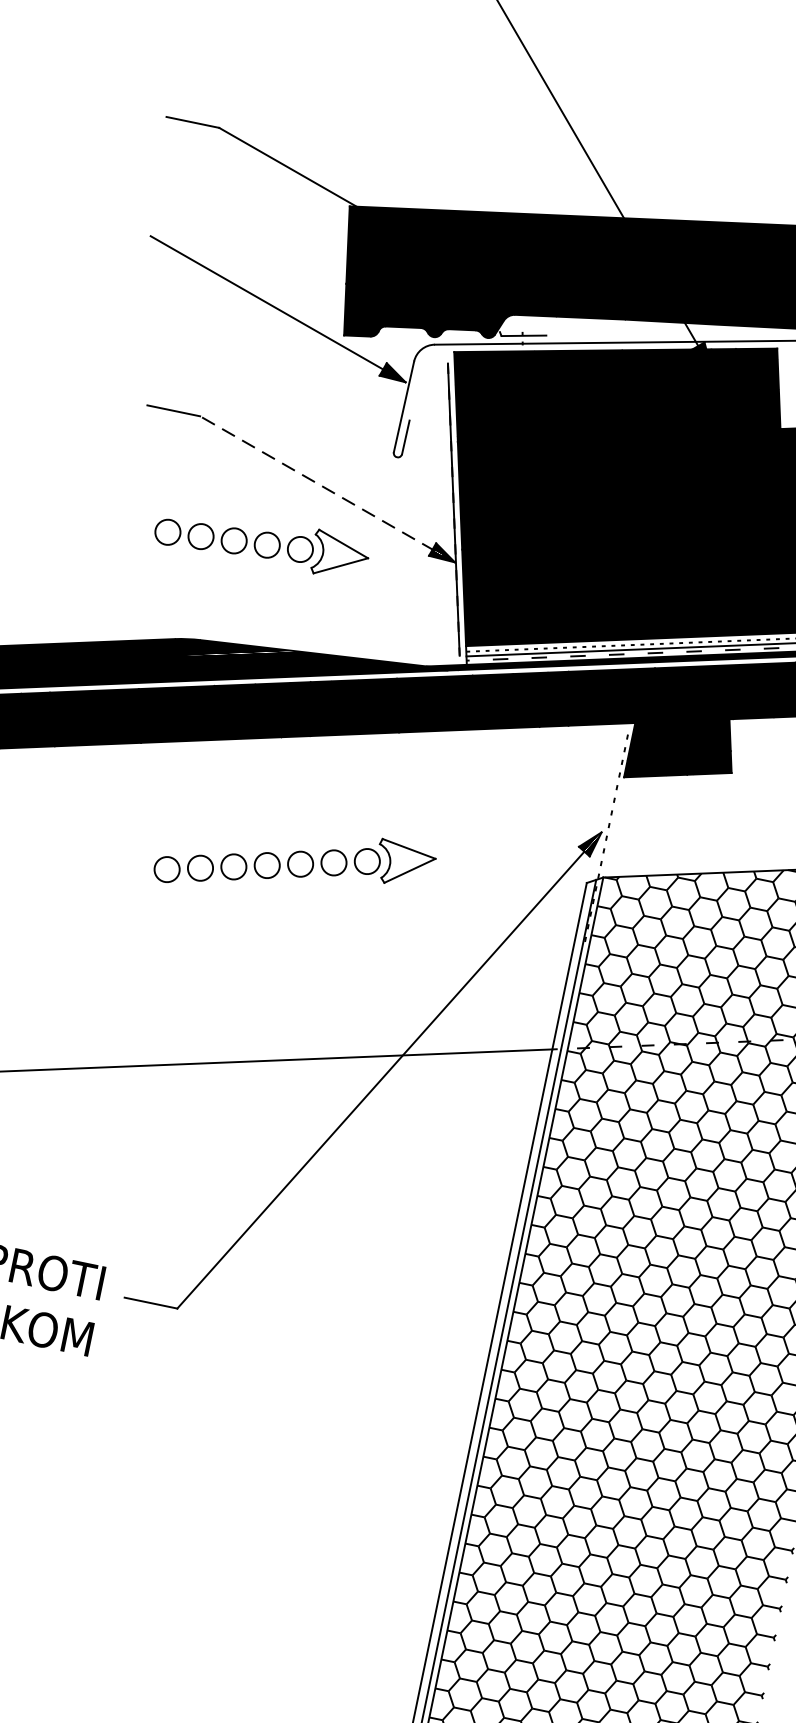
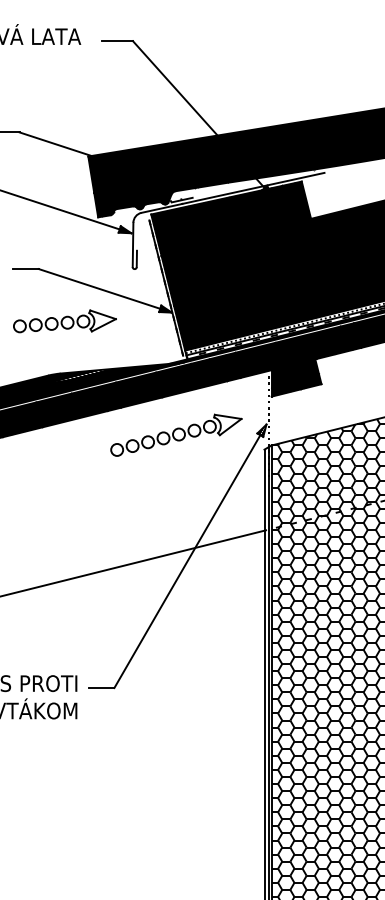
line: (325, 488) -> (104, 290), dashed -> solid
part: (261, 541) -> (64, 321), moved
part: (295, 863) -> (176, 434), moved

